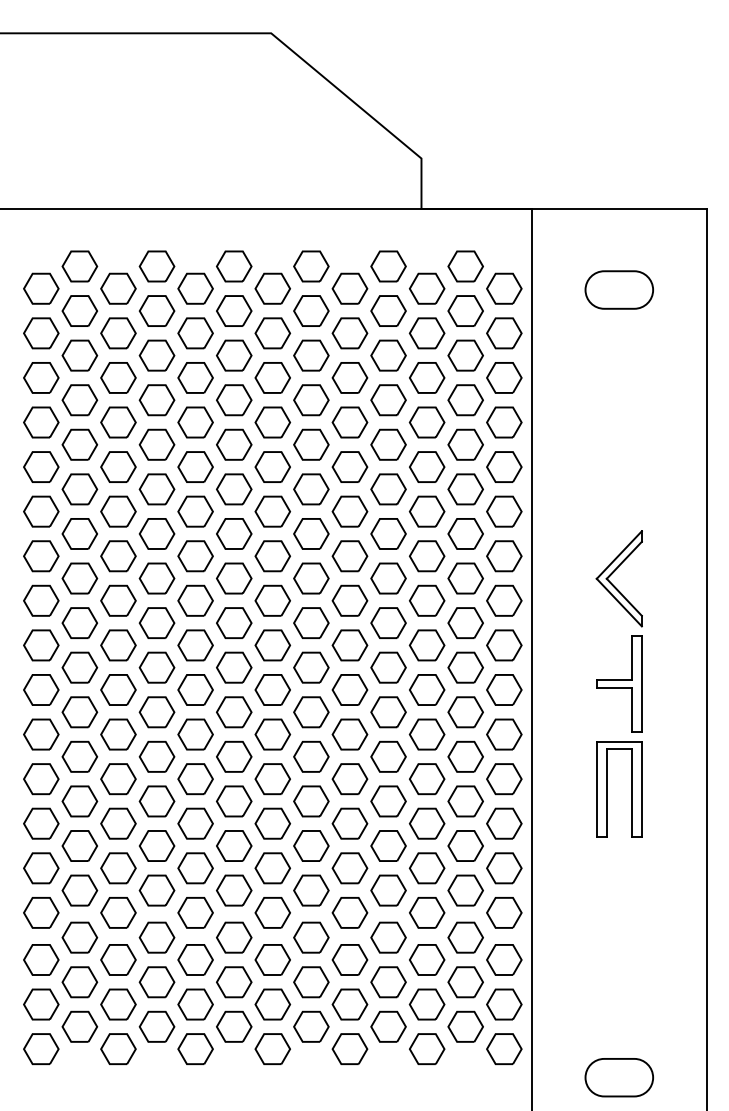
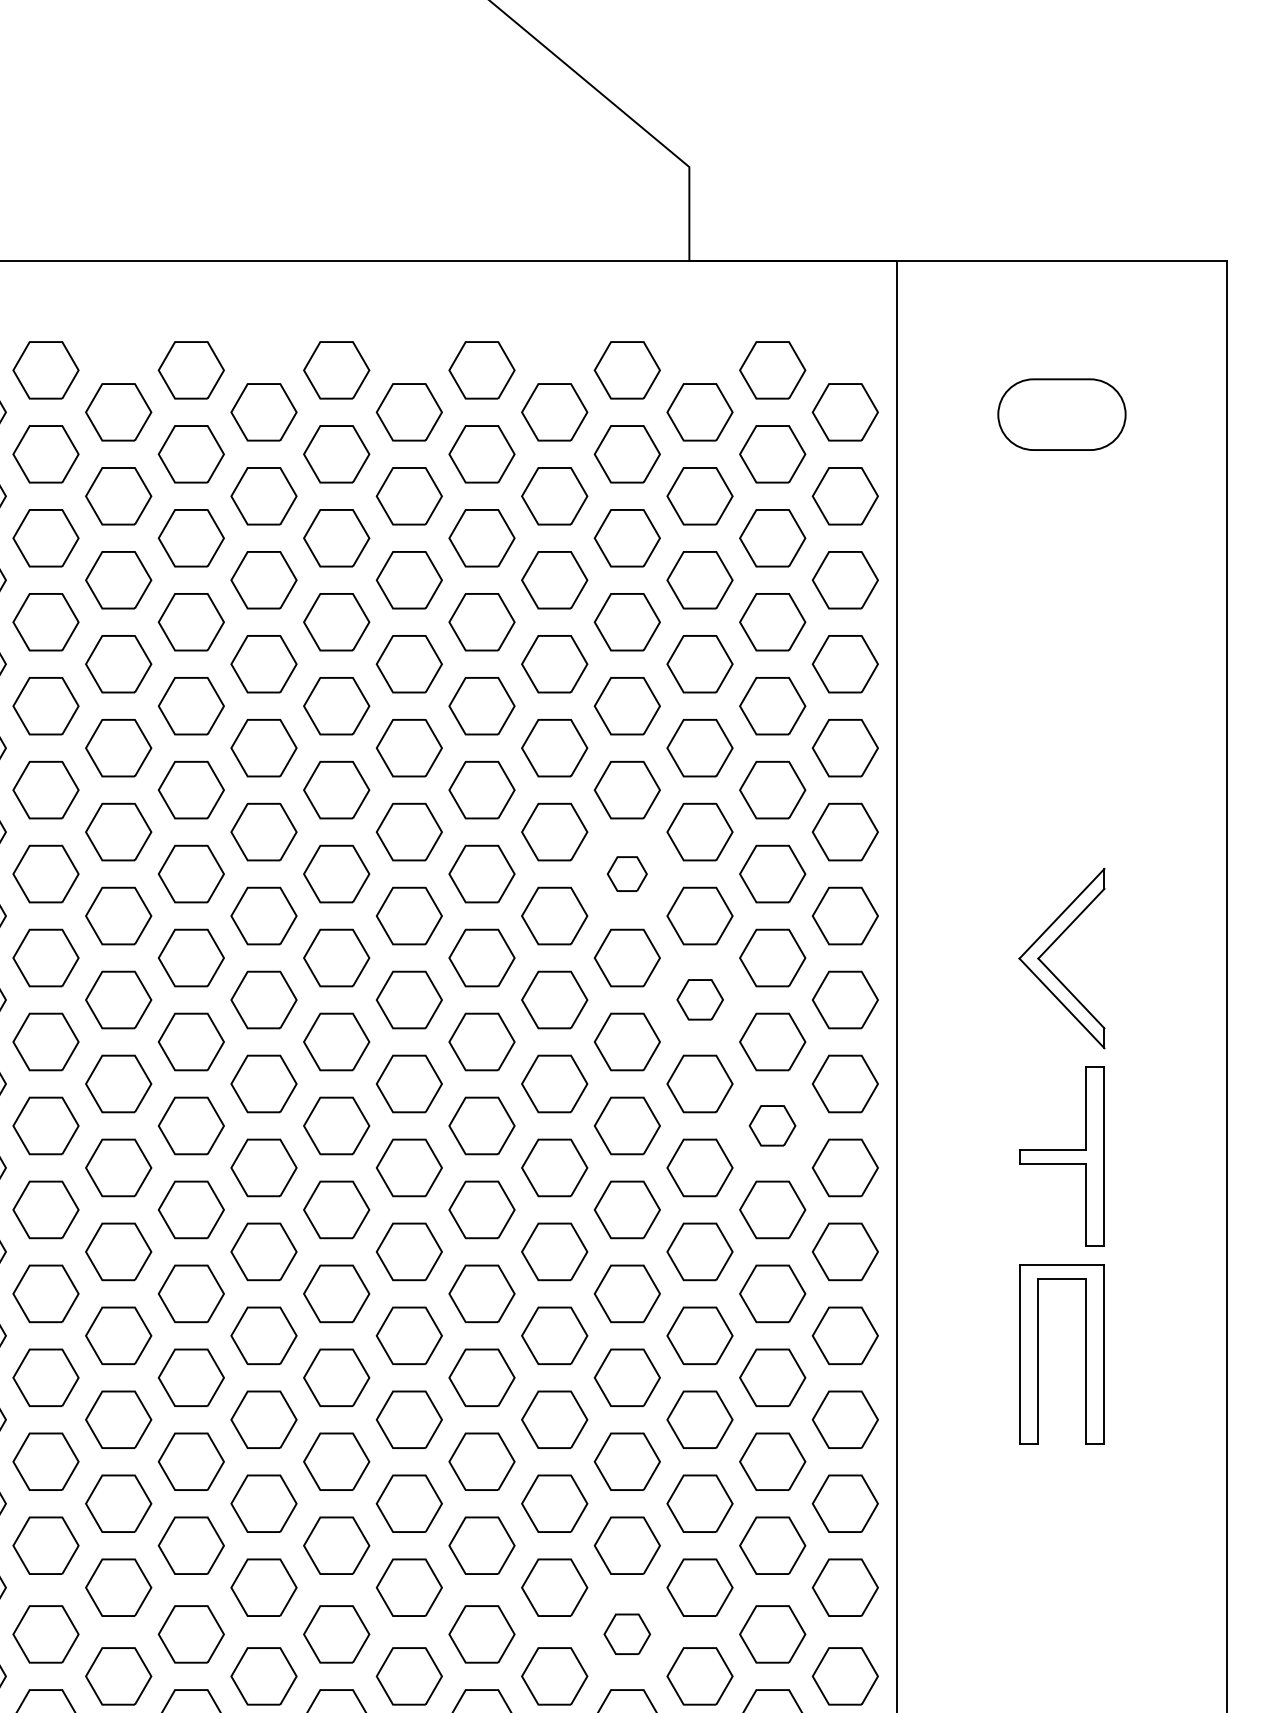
part: (388, 533) -> (627, 873), size x0.6
part: (427, 600) -> (700, 999), size x0.7
part: (465, 667) -> (772, 1125), size x0.7
part: (388, 937) -> (627, 1634), size x0.7

